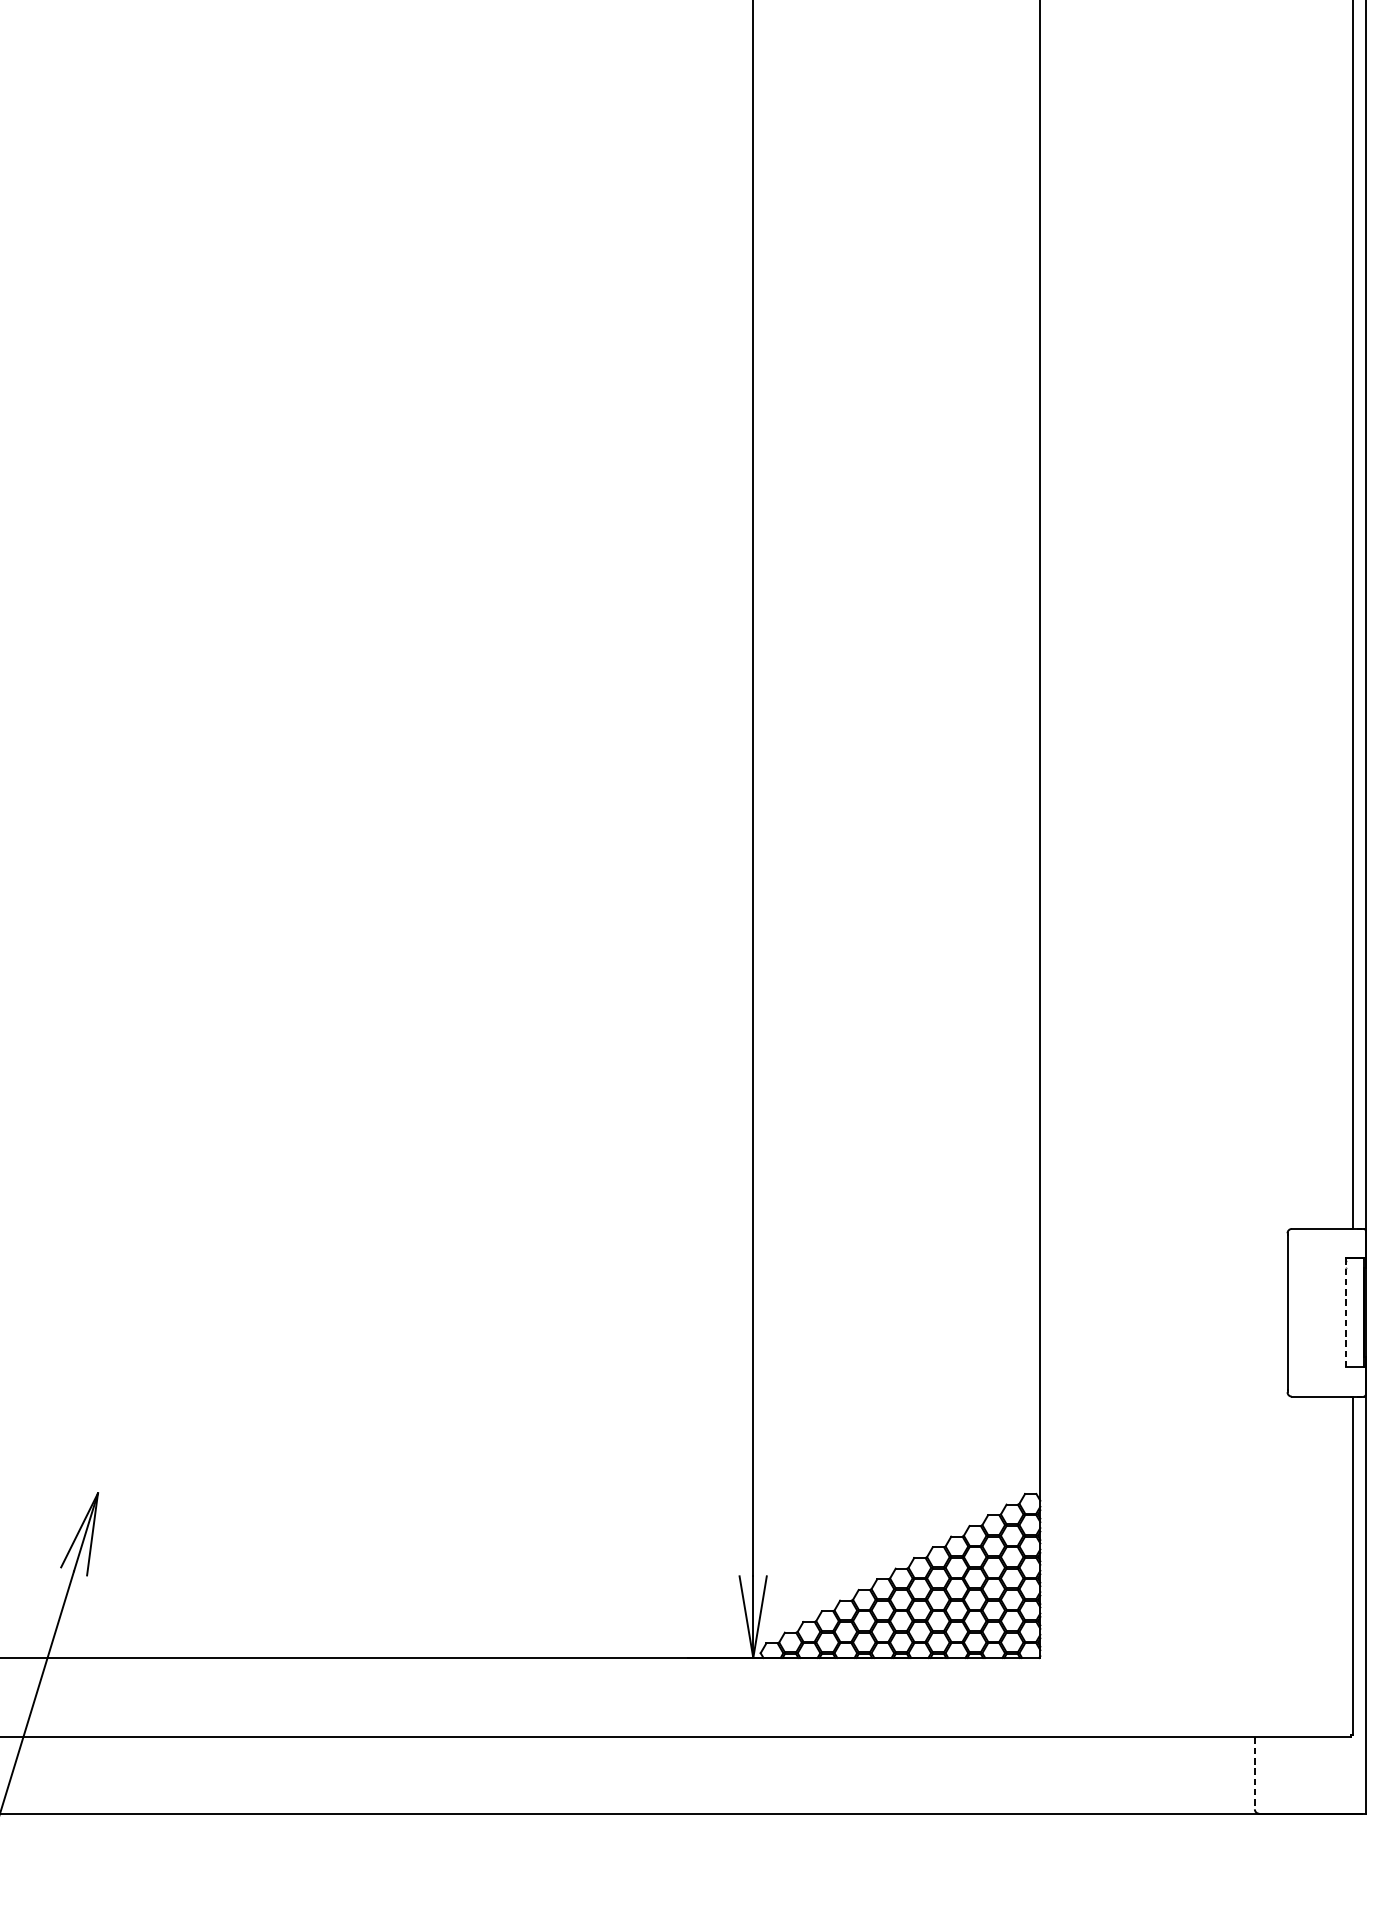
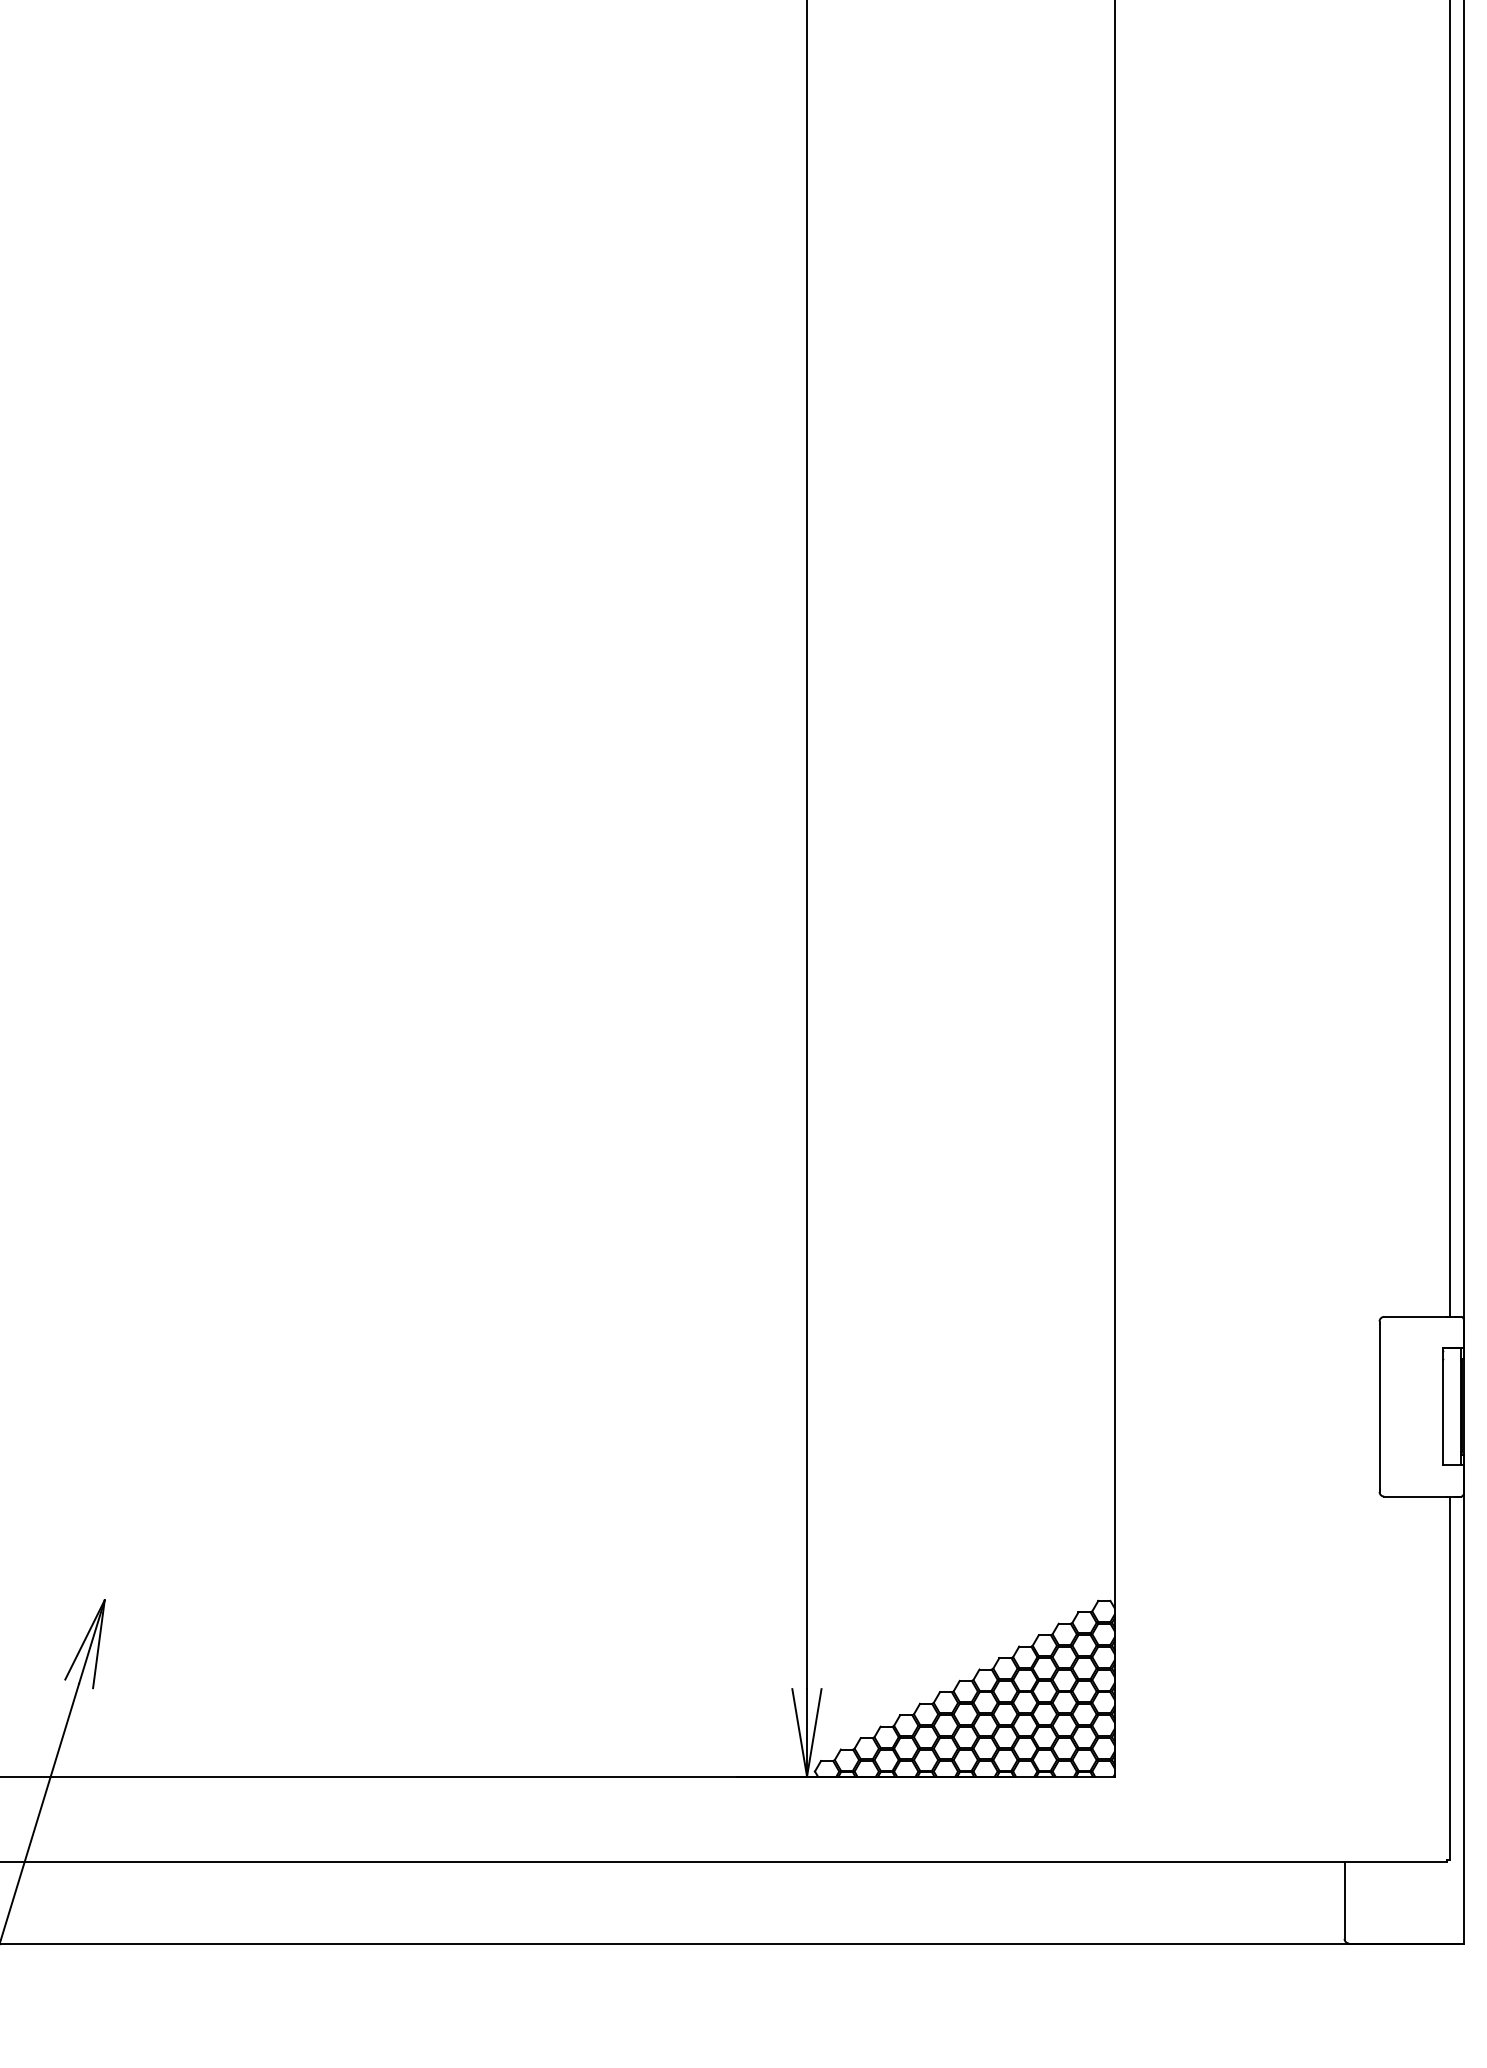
line: (1346, 1313) -> (1442, 1407), dashed -> solid
line: (1254, 1773) -> (1344, 1900), dashed -> solid

